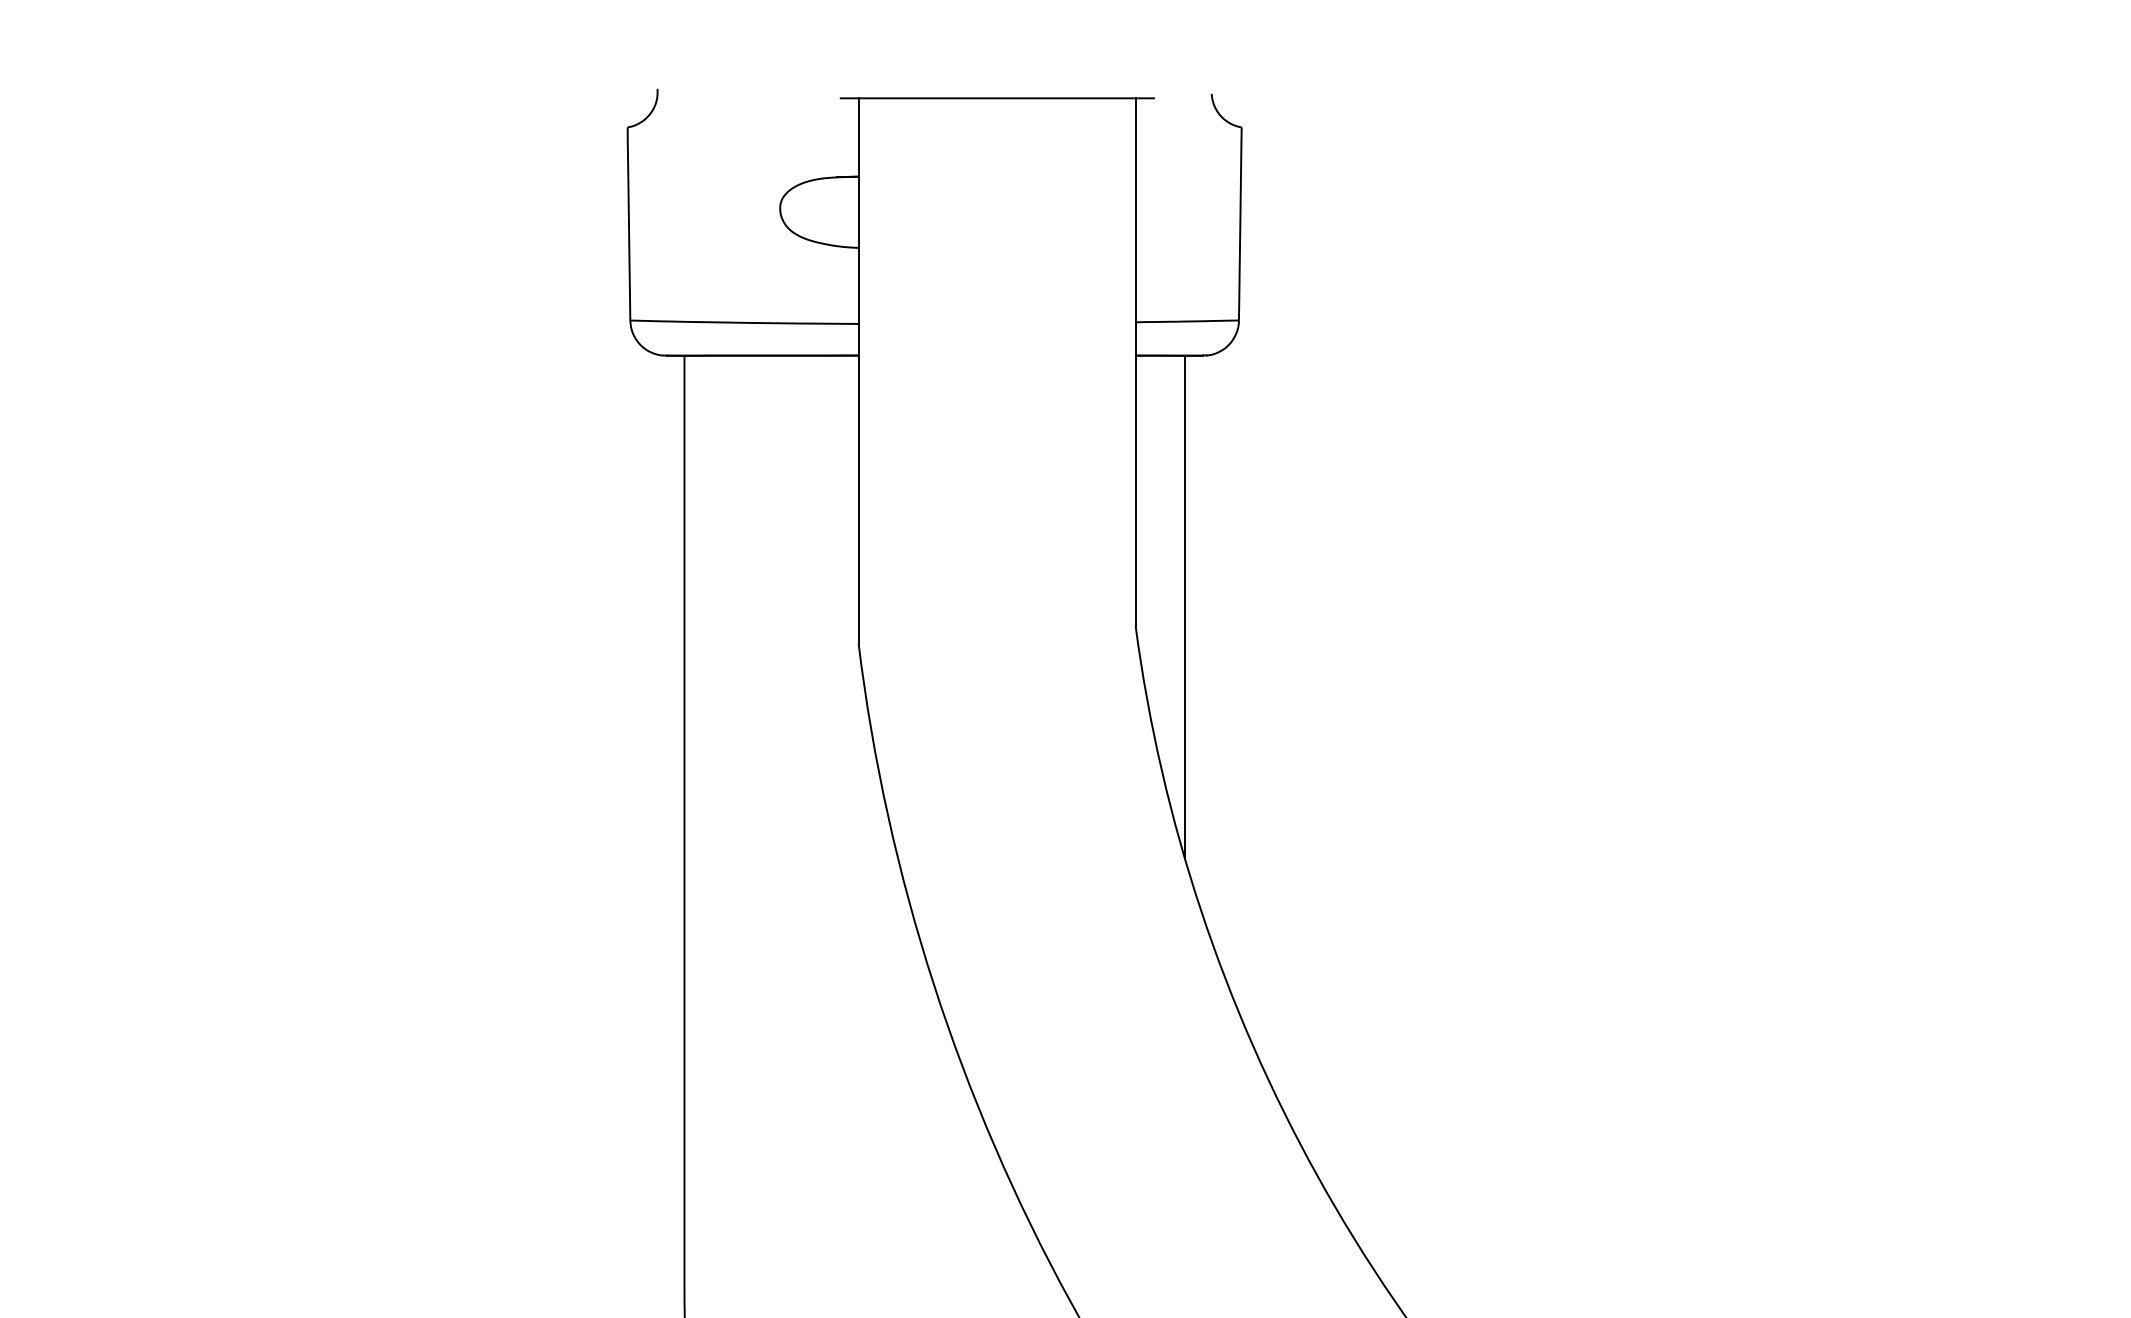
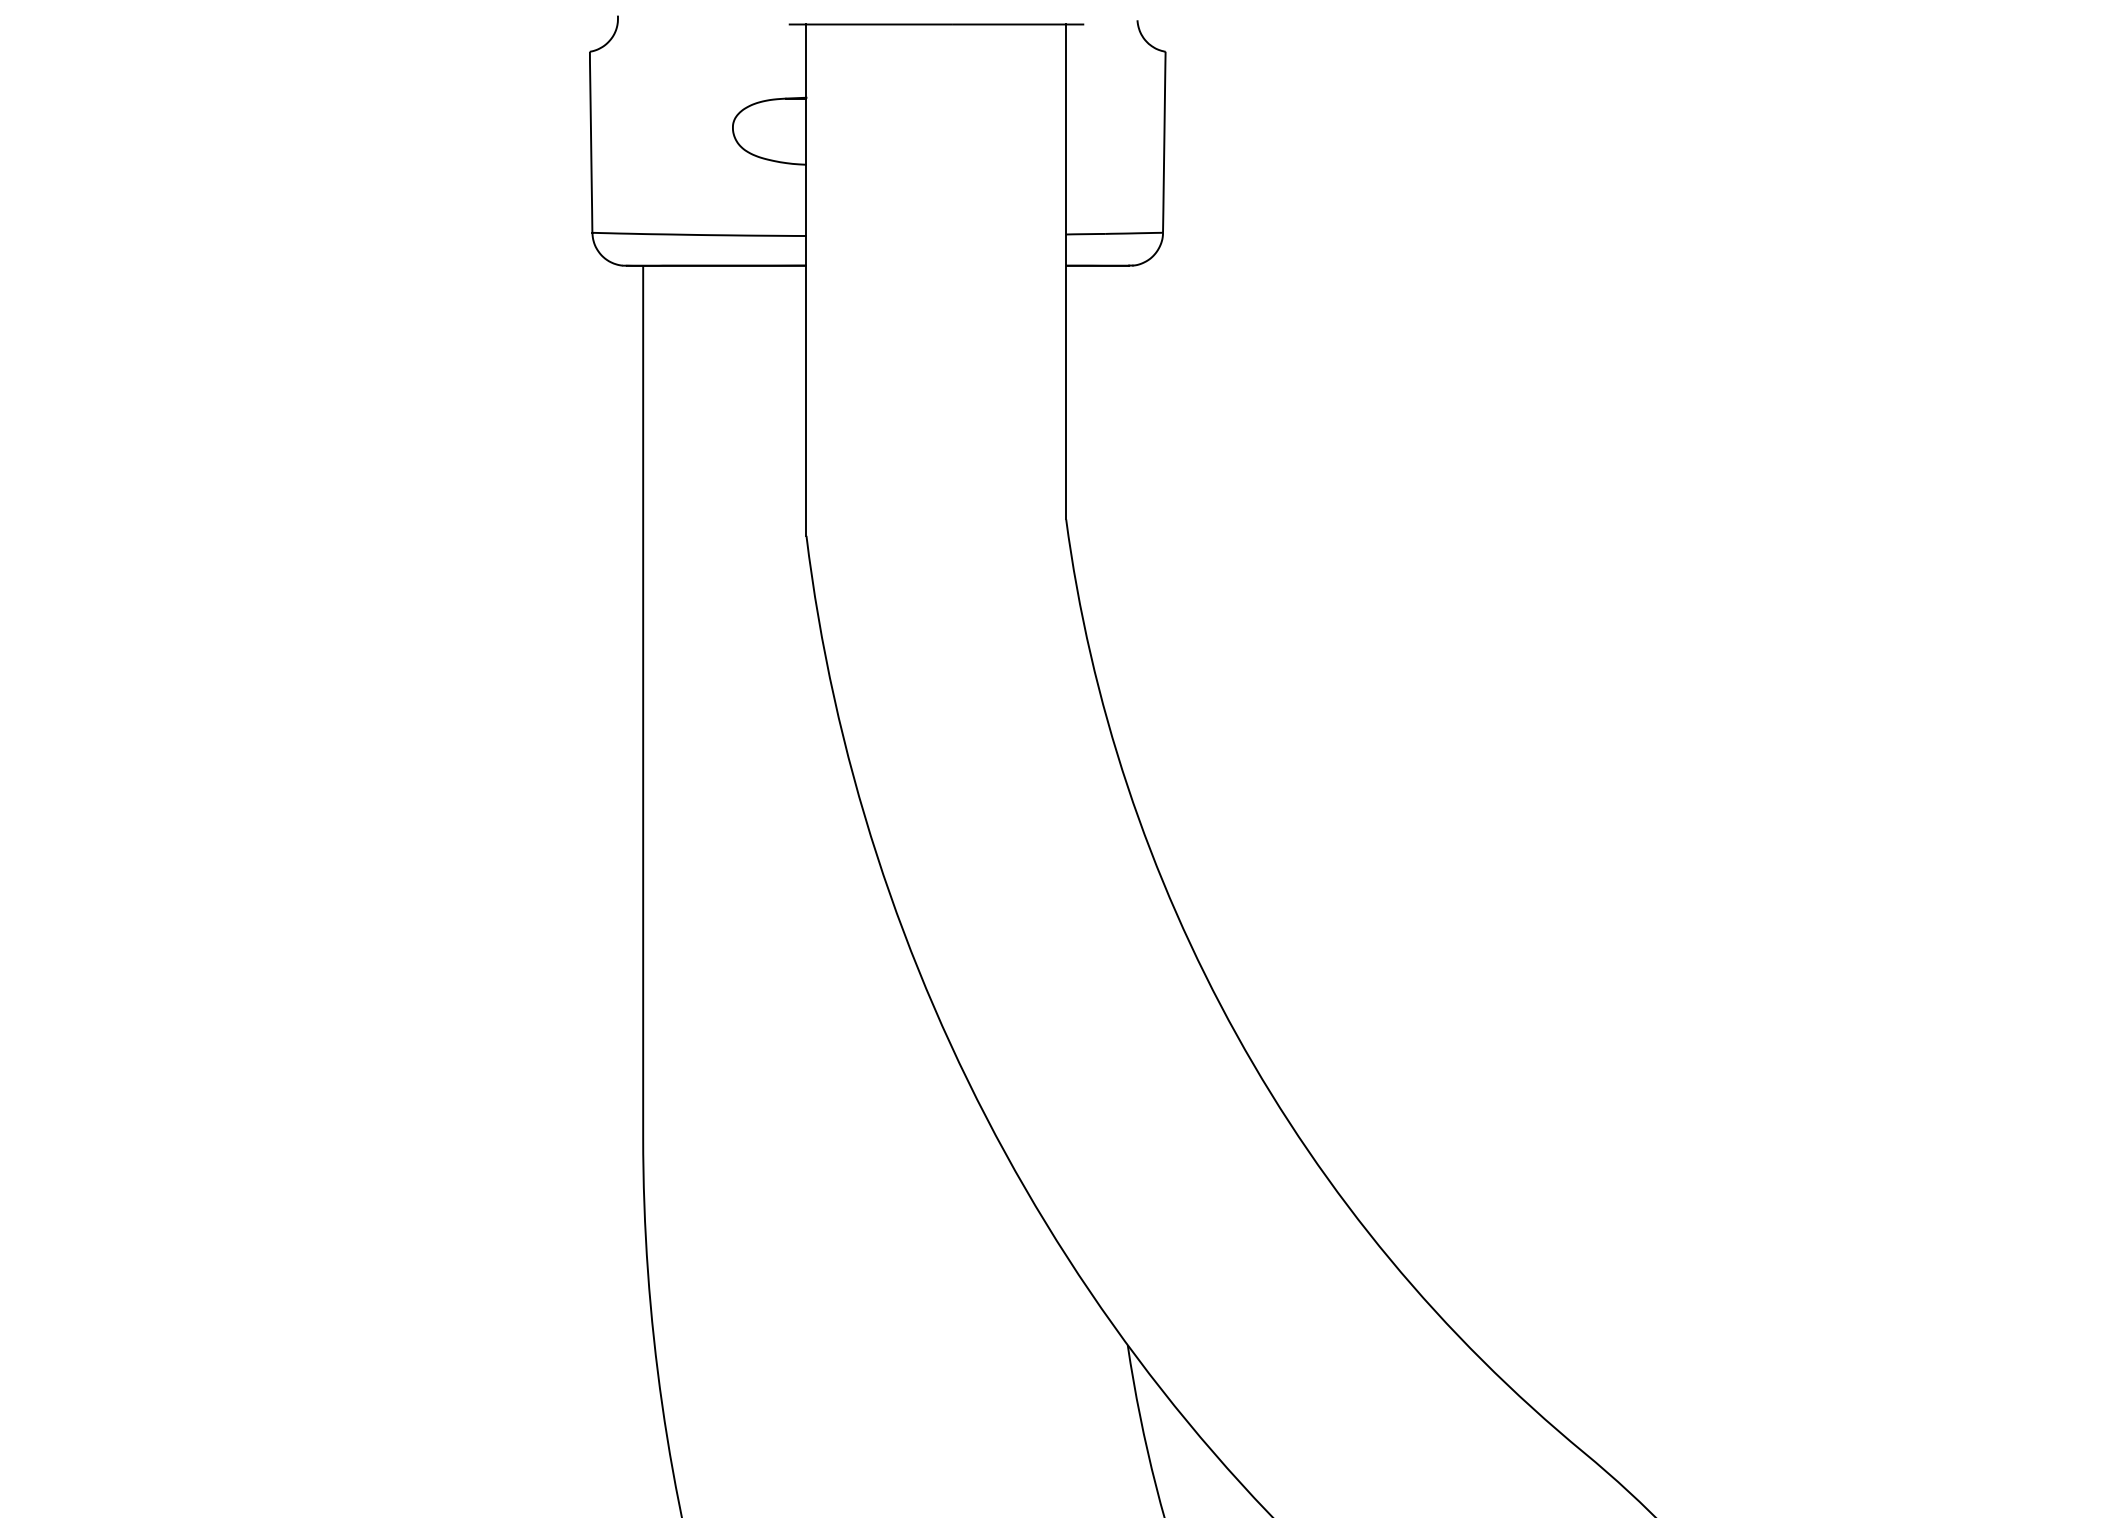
line: (1185, 607) -> (1112, 501), removed

